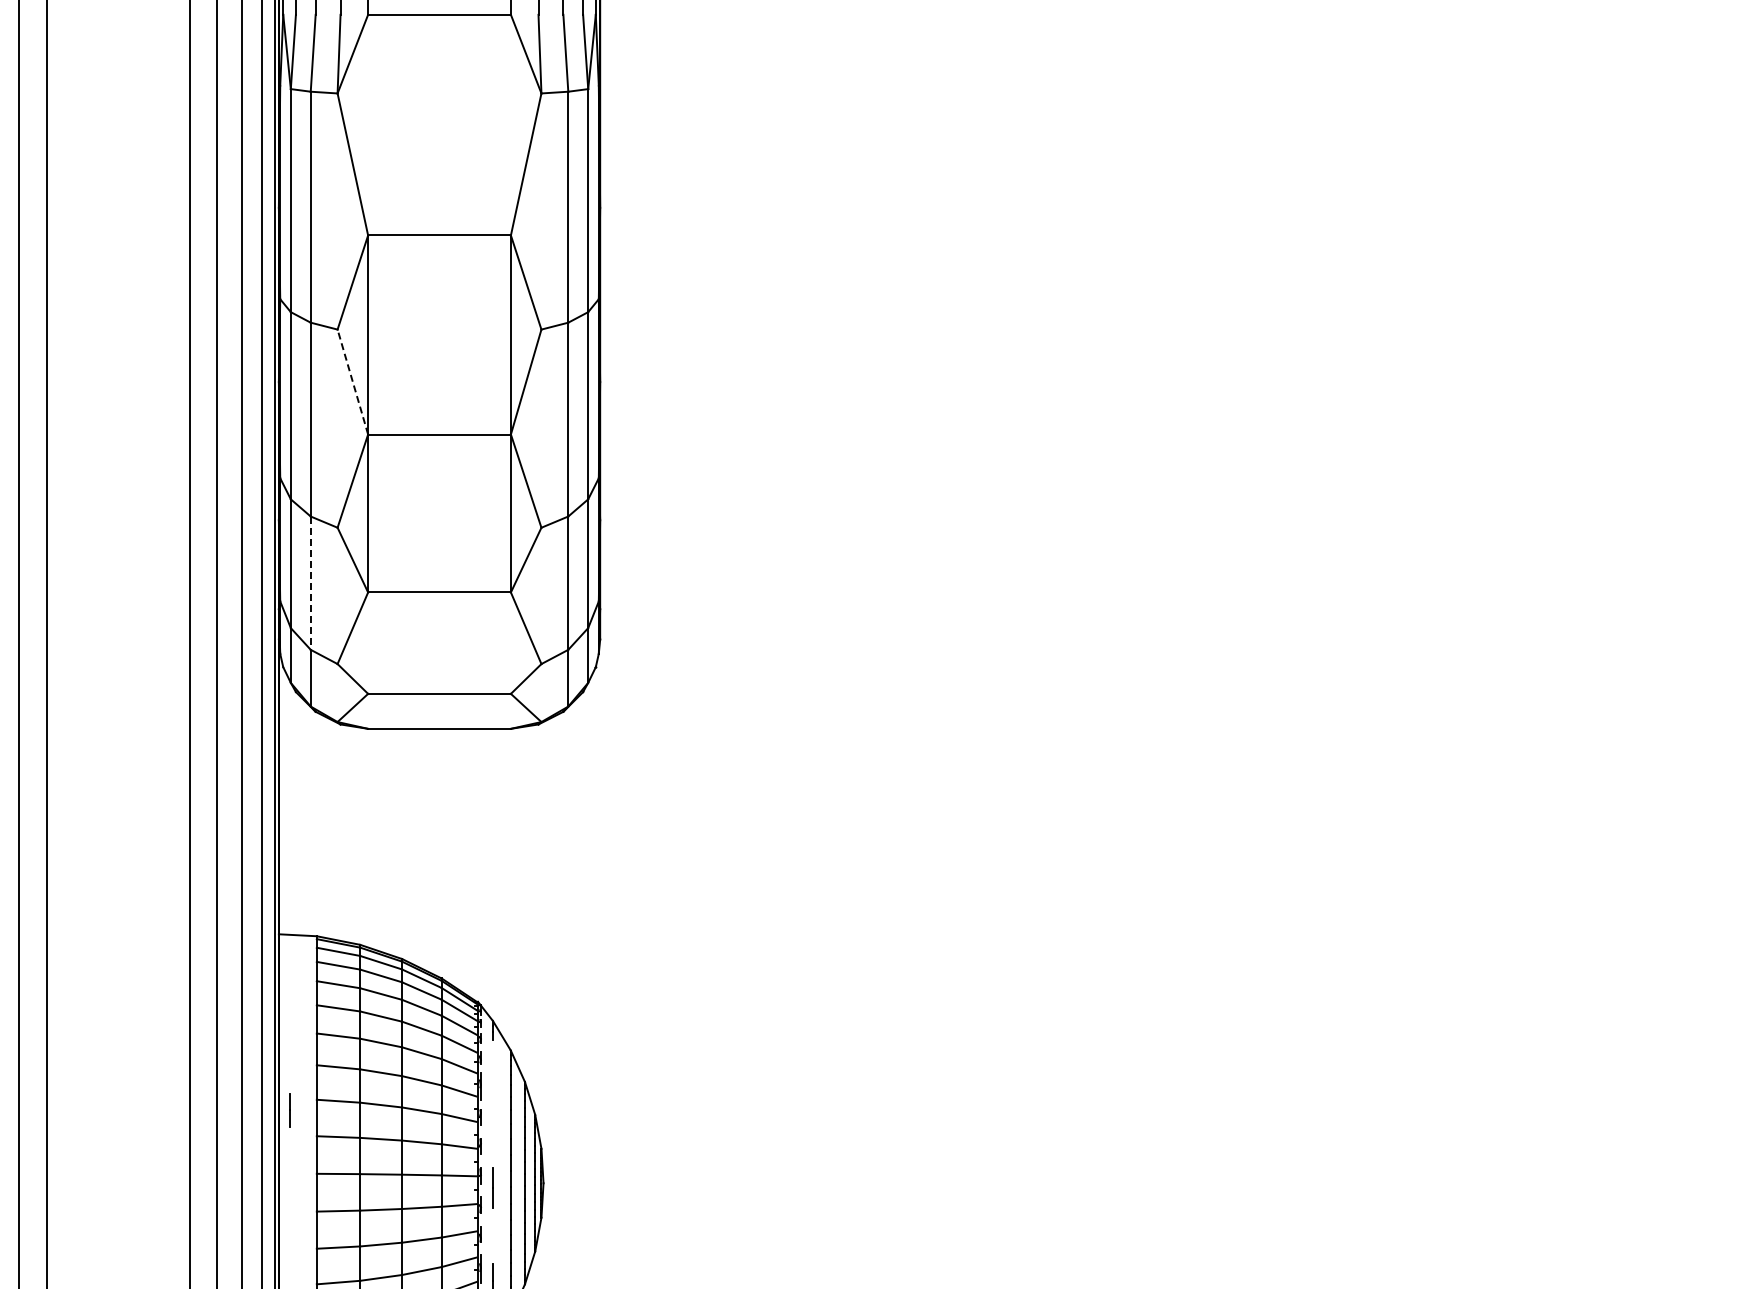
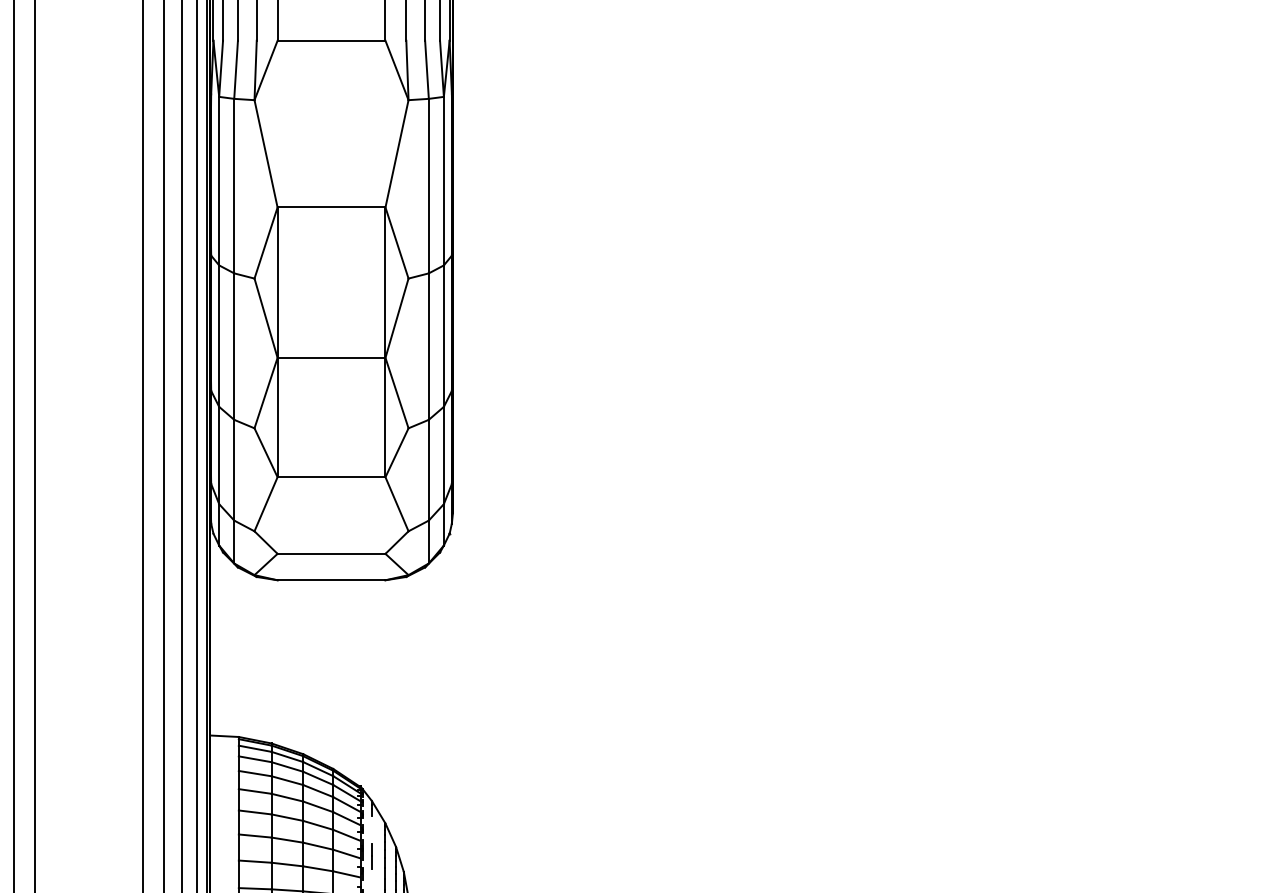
line: (352, 382) -> (265, 318), dashed -> solid
line: (310, 583) -> (234, 470), dashed -> solid
line: (289, 1110) -> (371, 856), moved

